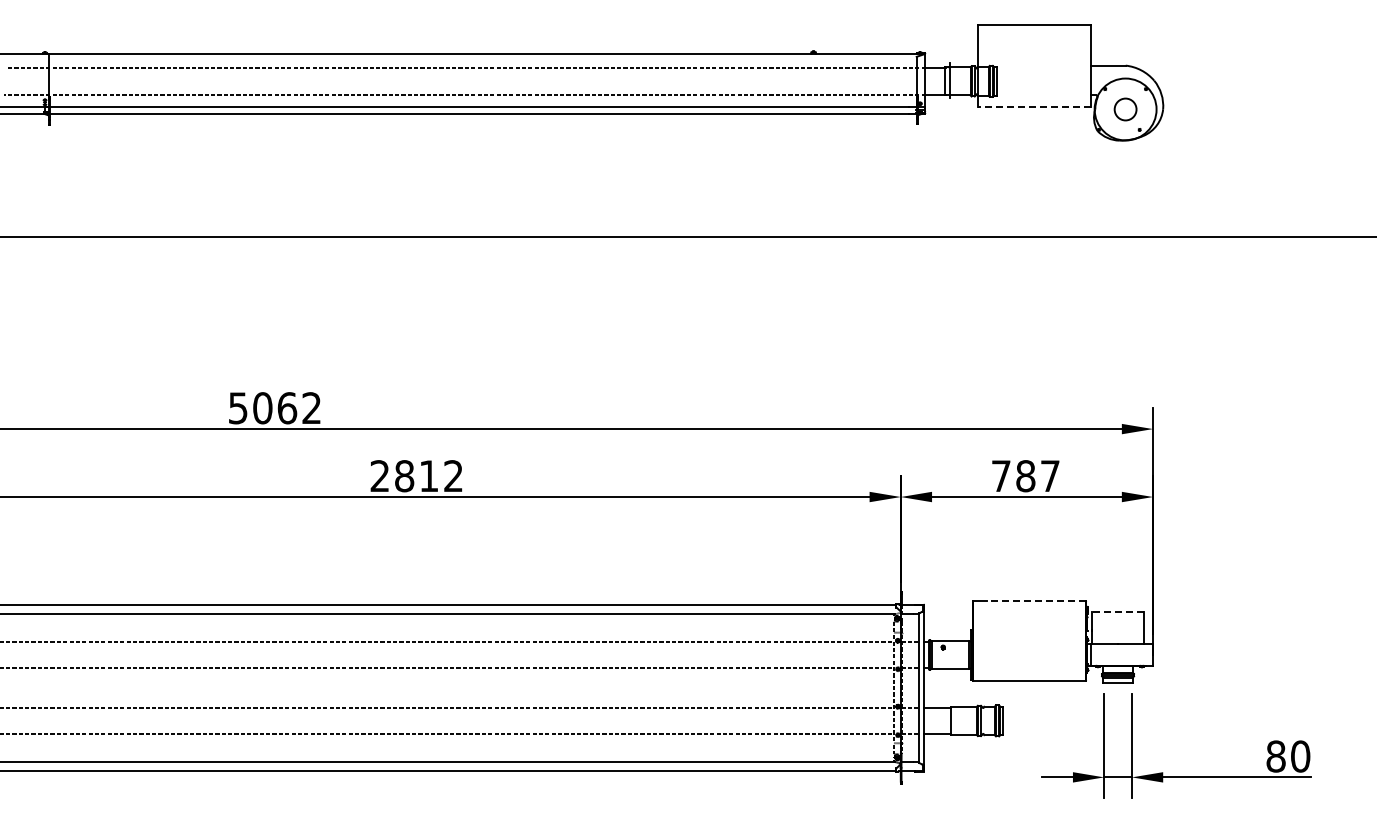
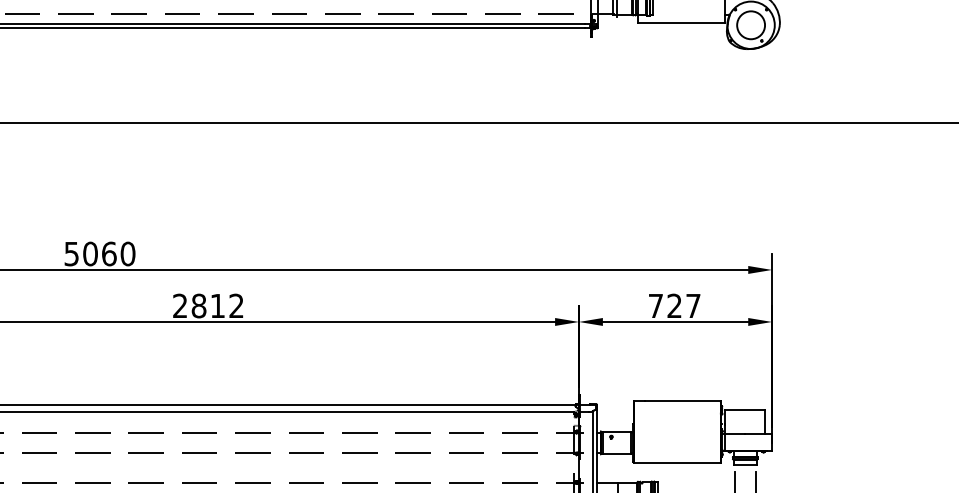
line: (1034, 106) -> (681, 22), dashed -> solid
circle: (1125, 109) -> (751, 25), size x1.67
text: (311, 408) -> (127, 254), 5062 -> 5060
text: (1025, 476) -> (674, 306), 787 -> 727
line: (1036, 600) -> (682, 401), dashed -> solid
line: (1117, 612) -> (744, 410), dashed -> solid

